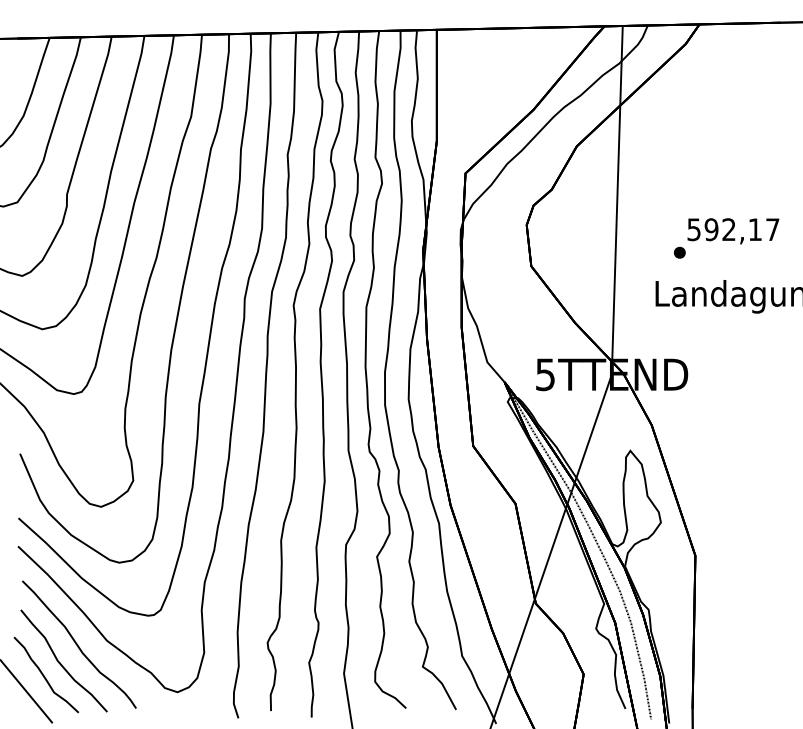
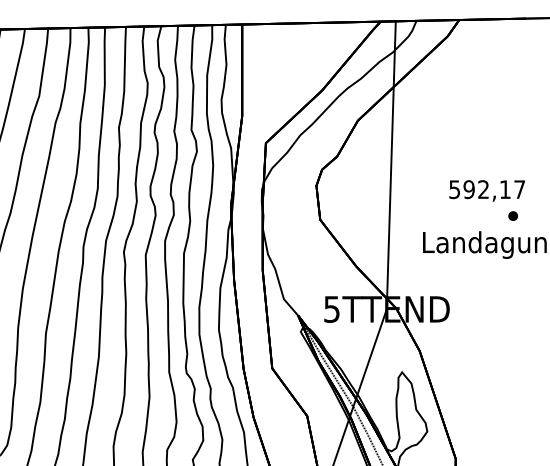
part: (679, 252) -> (512, 215), moved

